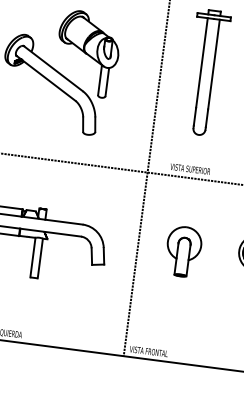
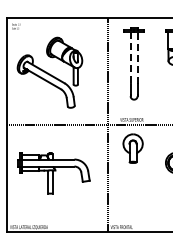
line: (201, 63) -> (130, 58), solid -> dashed
line: (213, 63) -> (137, 57), solid -> dashed
part: (182, 251) -> (132, 148), moved

